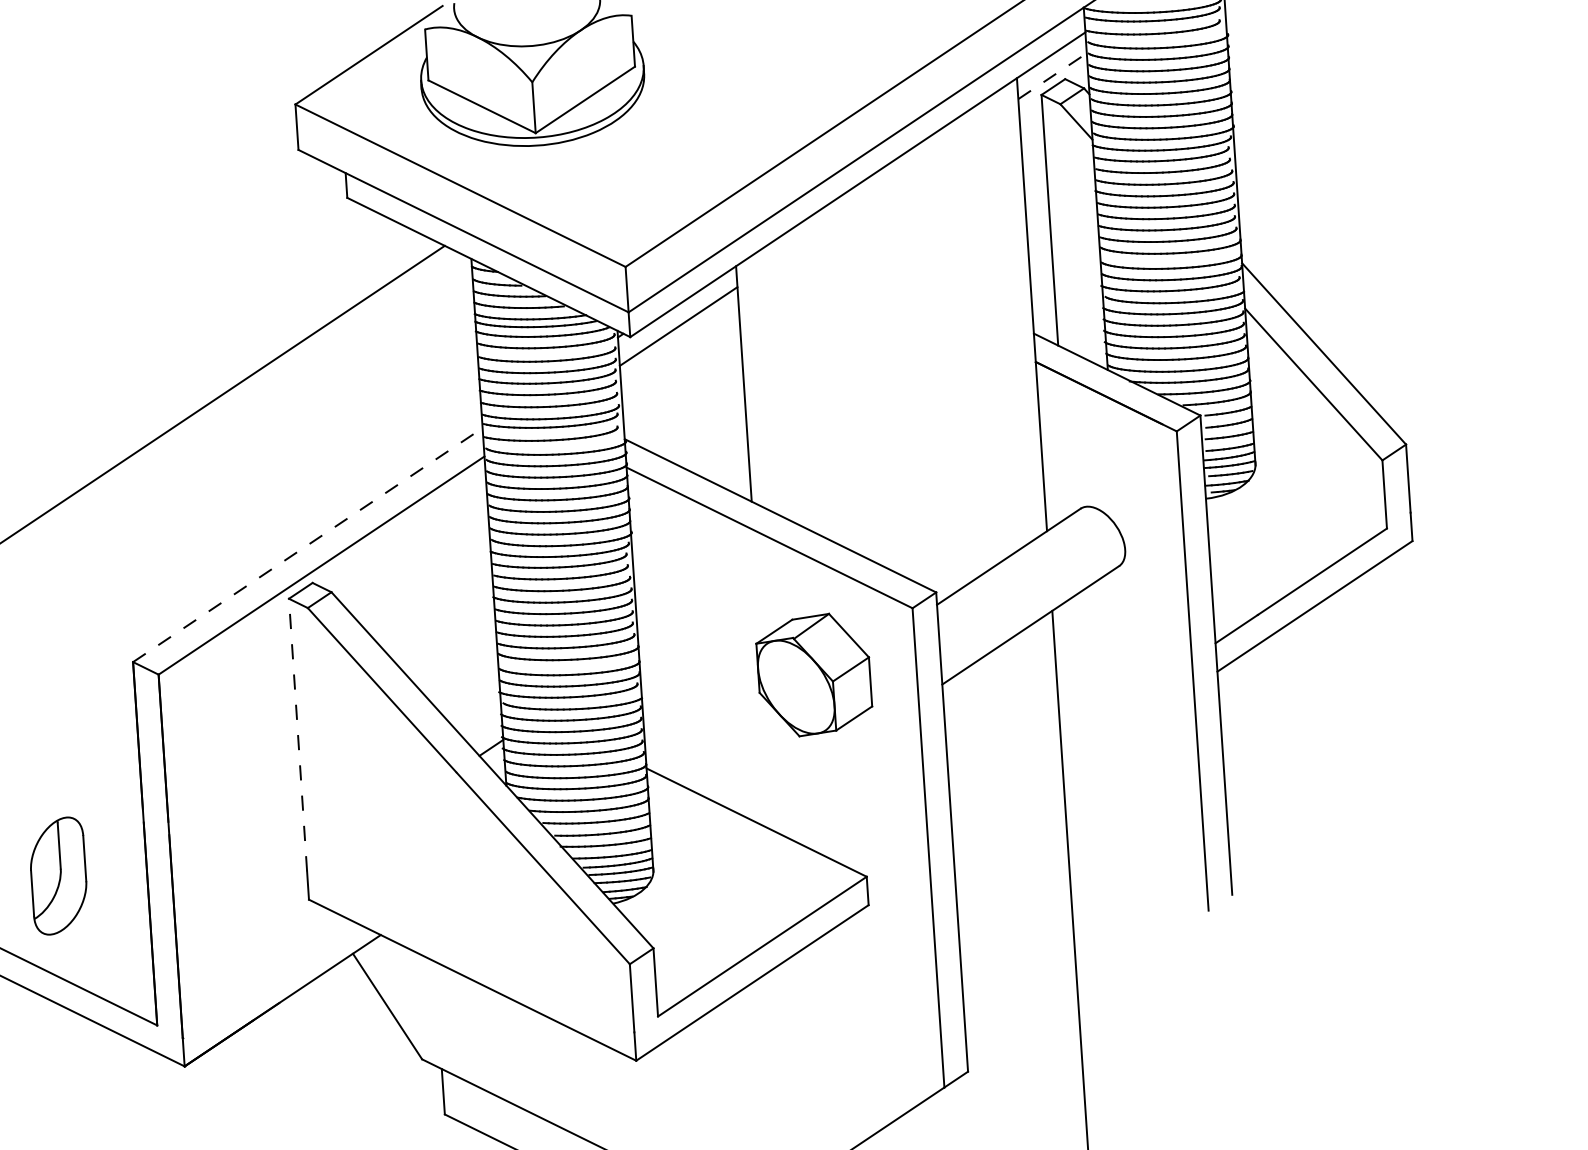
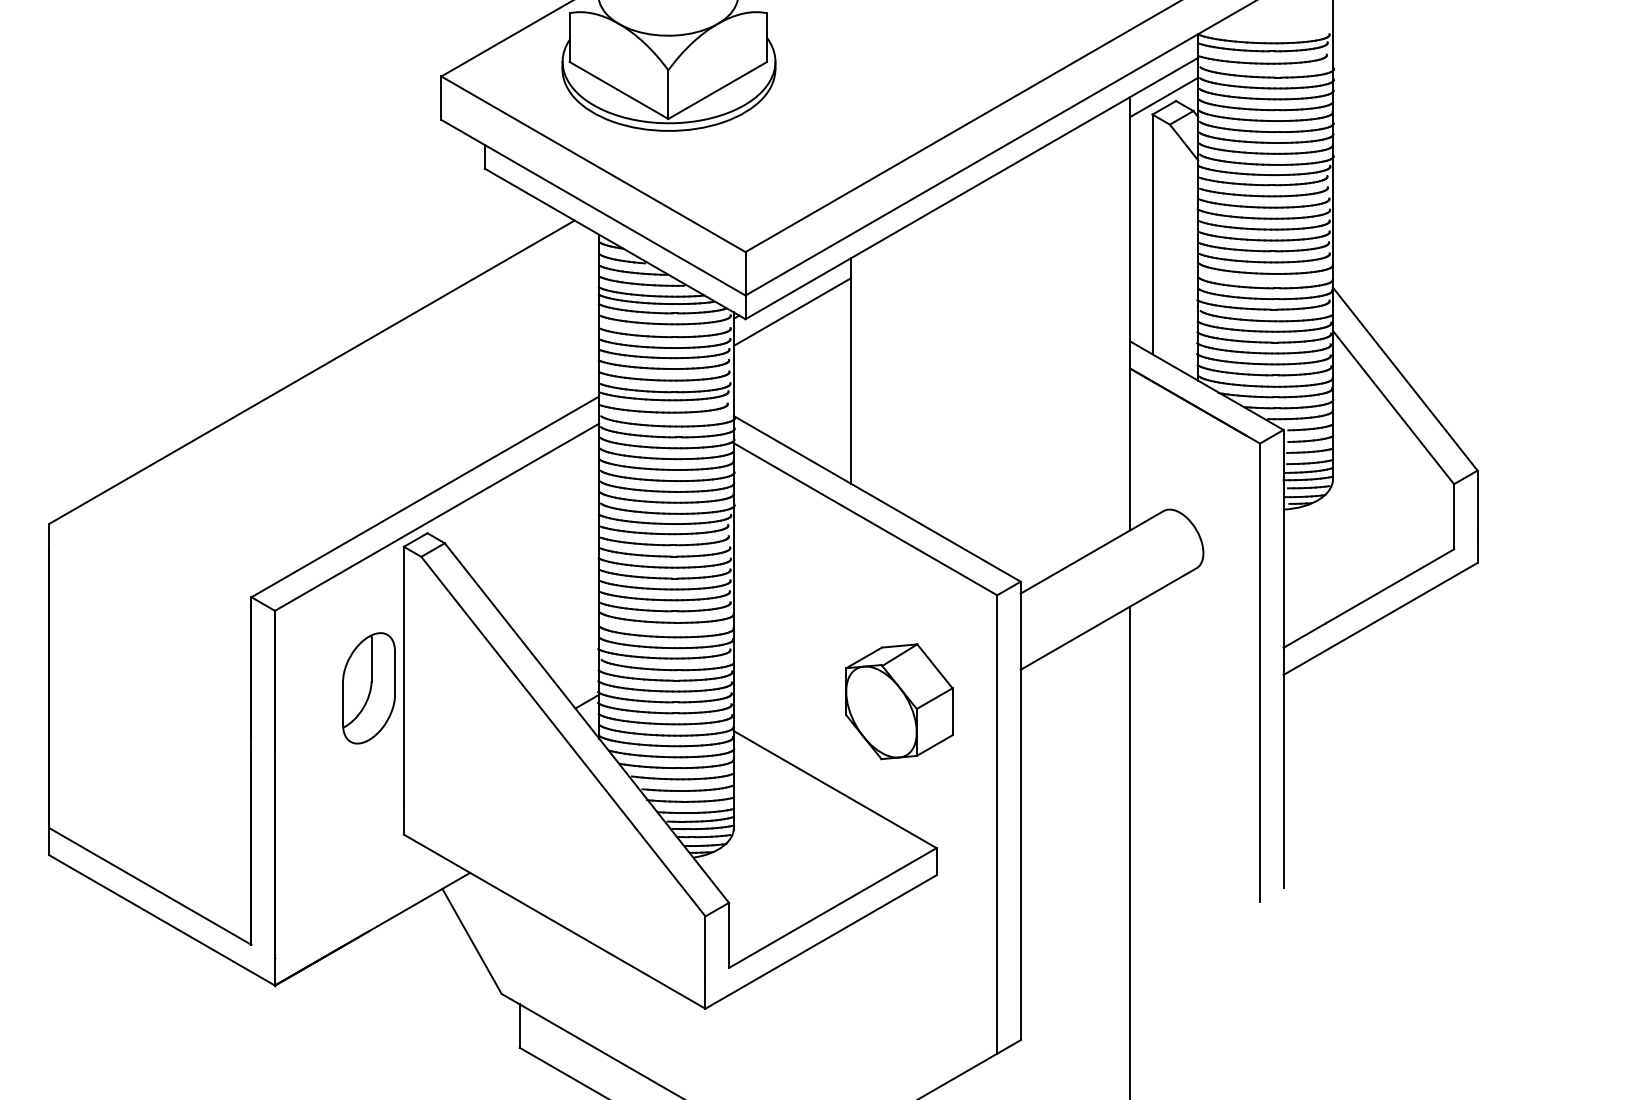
line: (1052, 76) -> (1164, 97), dashed -> solid
line: (308, 544) -> (425, 496), dashed -> solid
part: (814, 674) -> (899, 701), moved
line: (297, 734) -> (403, 676), dashed -> solid
part: (58, 876) -> (368, 688), moved

